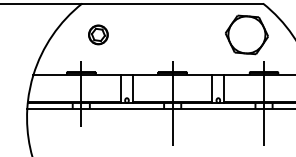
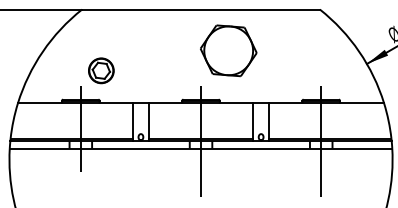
part: (98, 34) -> (101, 70), moved
part: (246, 34) -> (228, 50), moved

